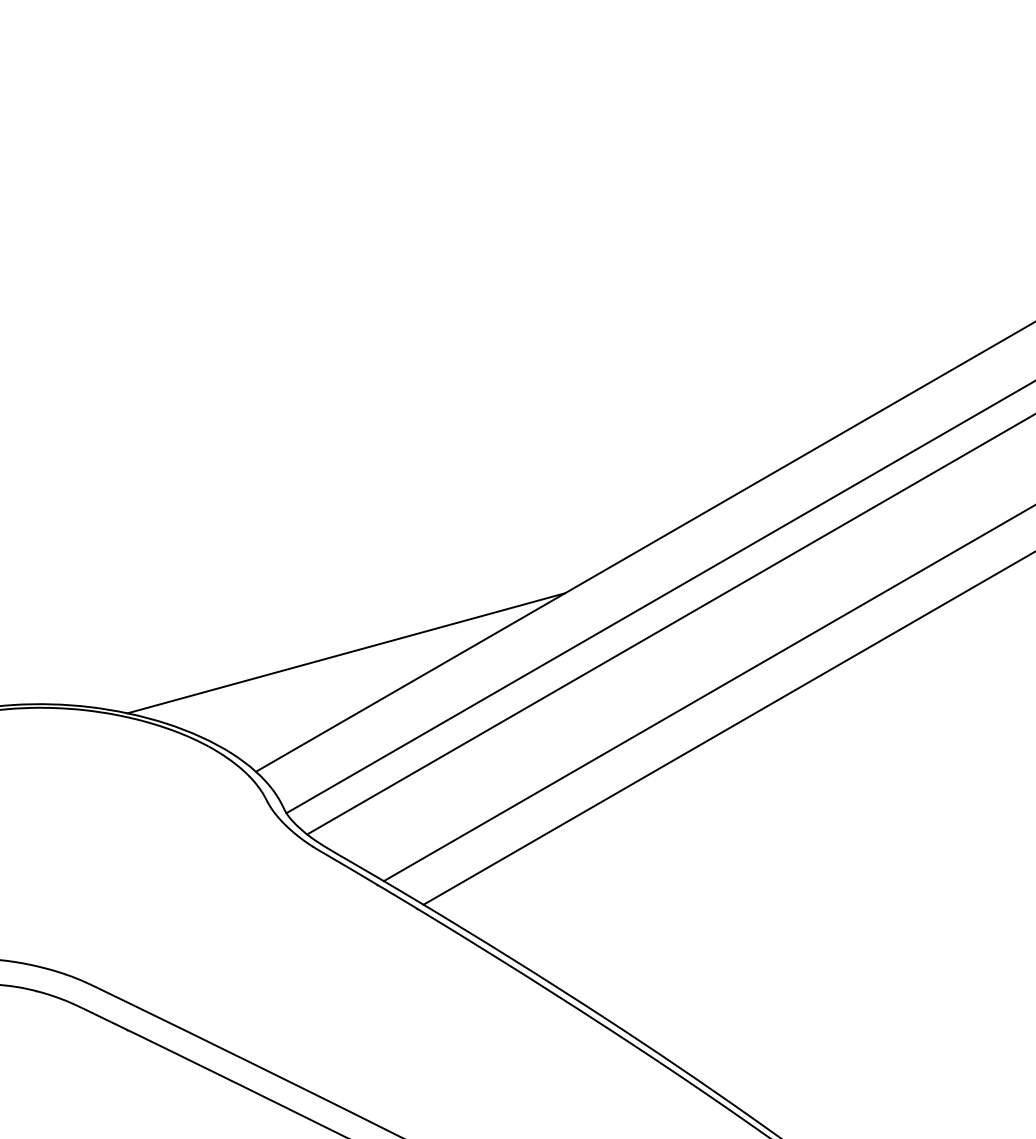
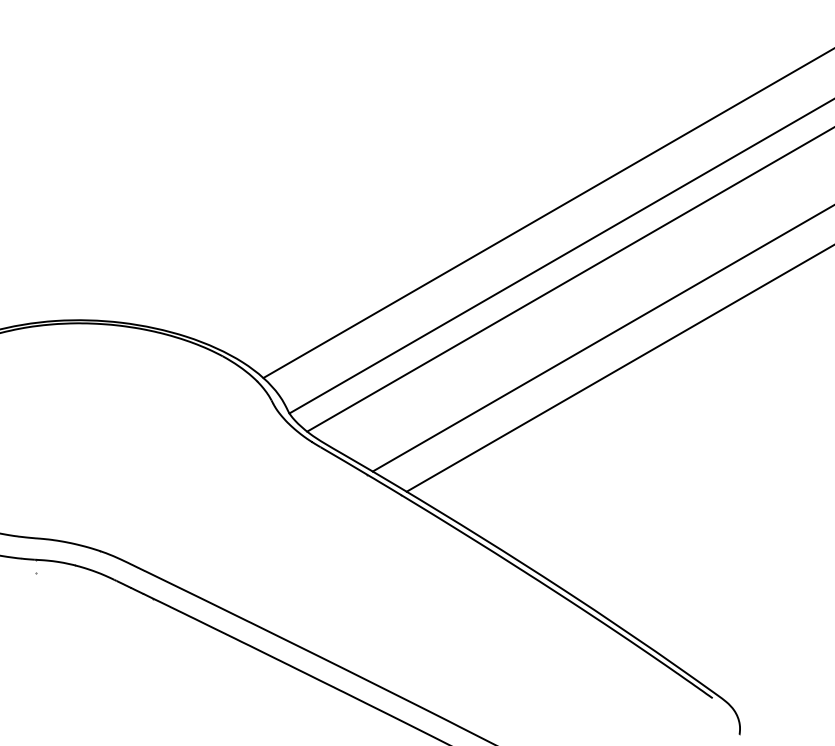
line: (346, 653) -> (340, 276), removed

